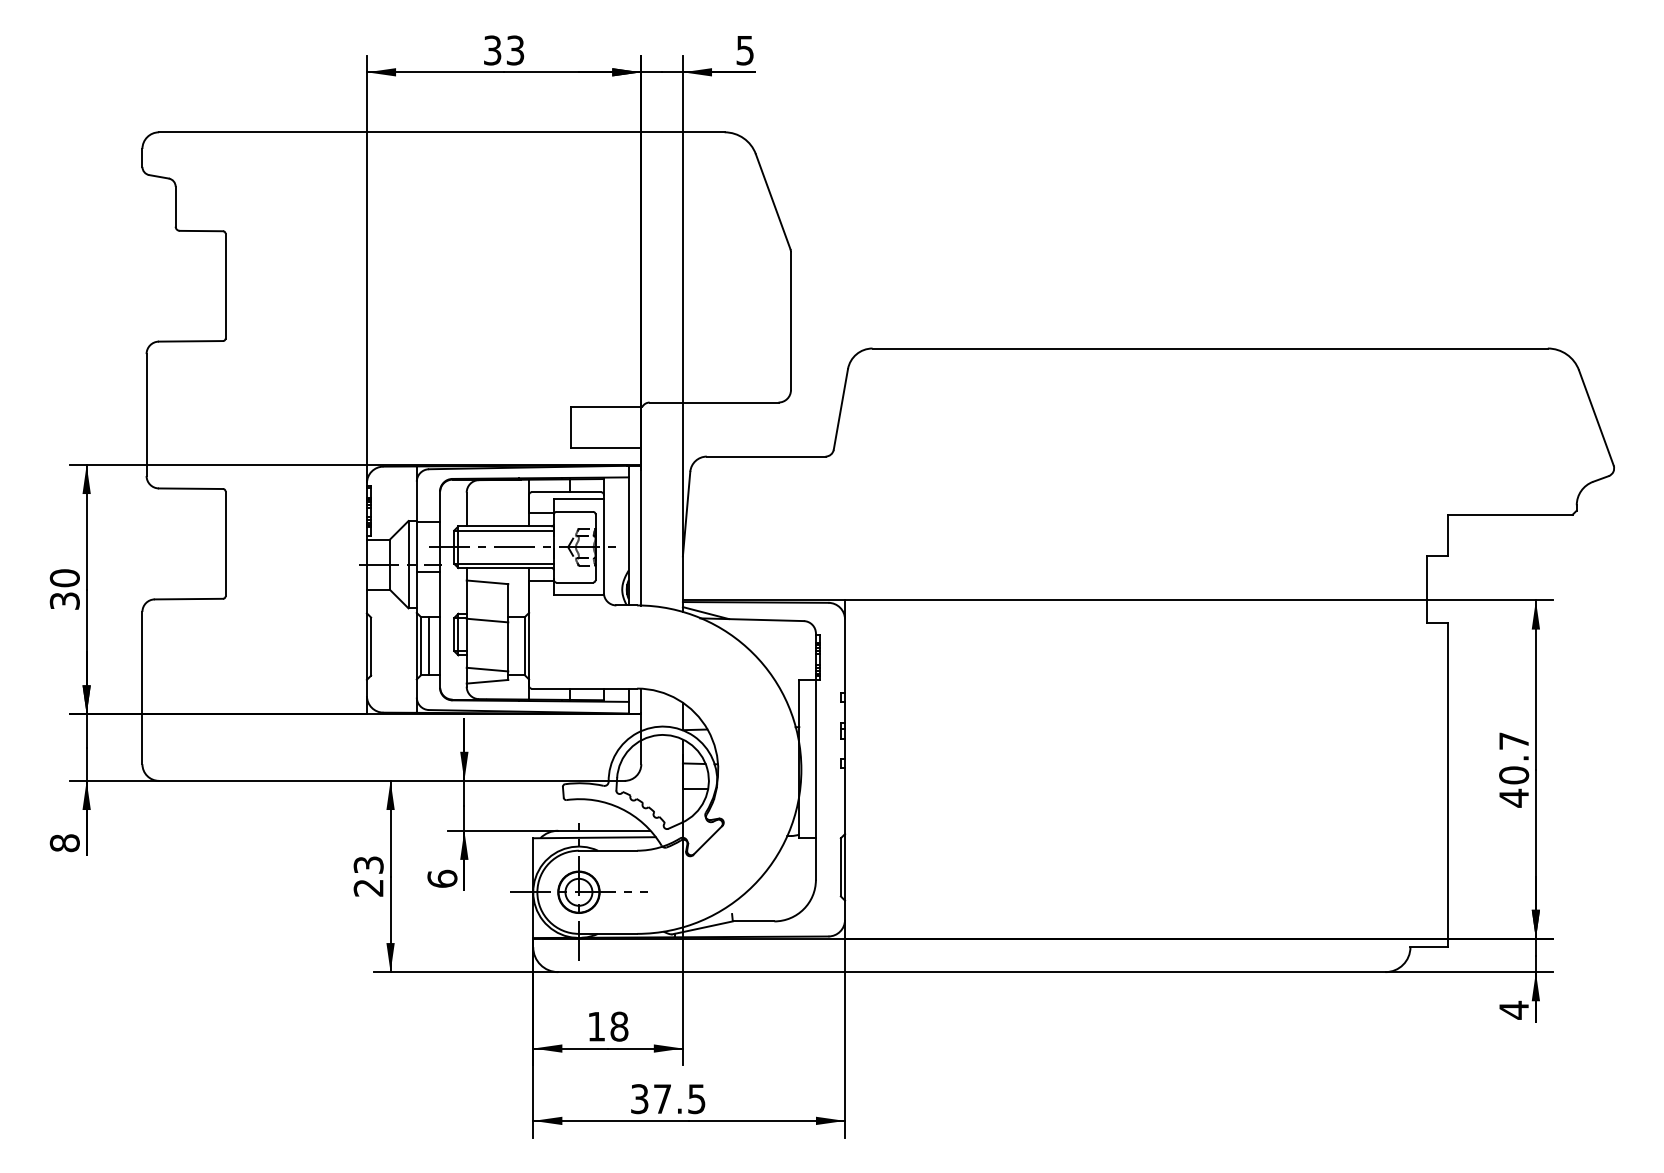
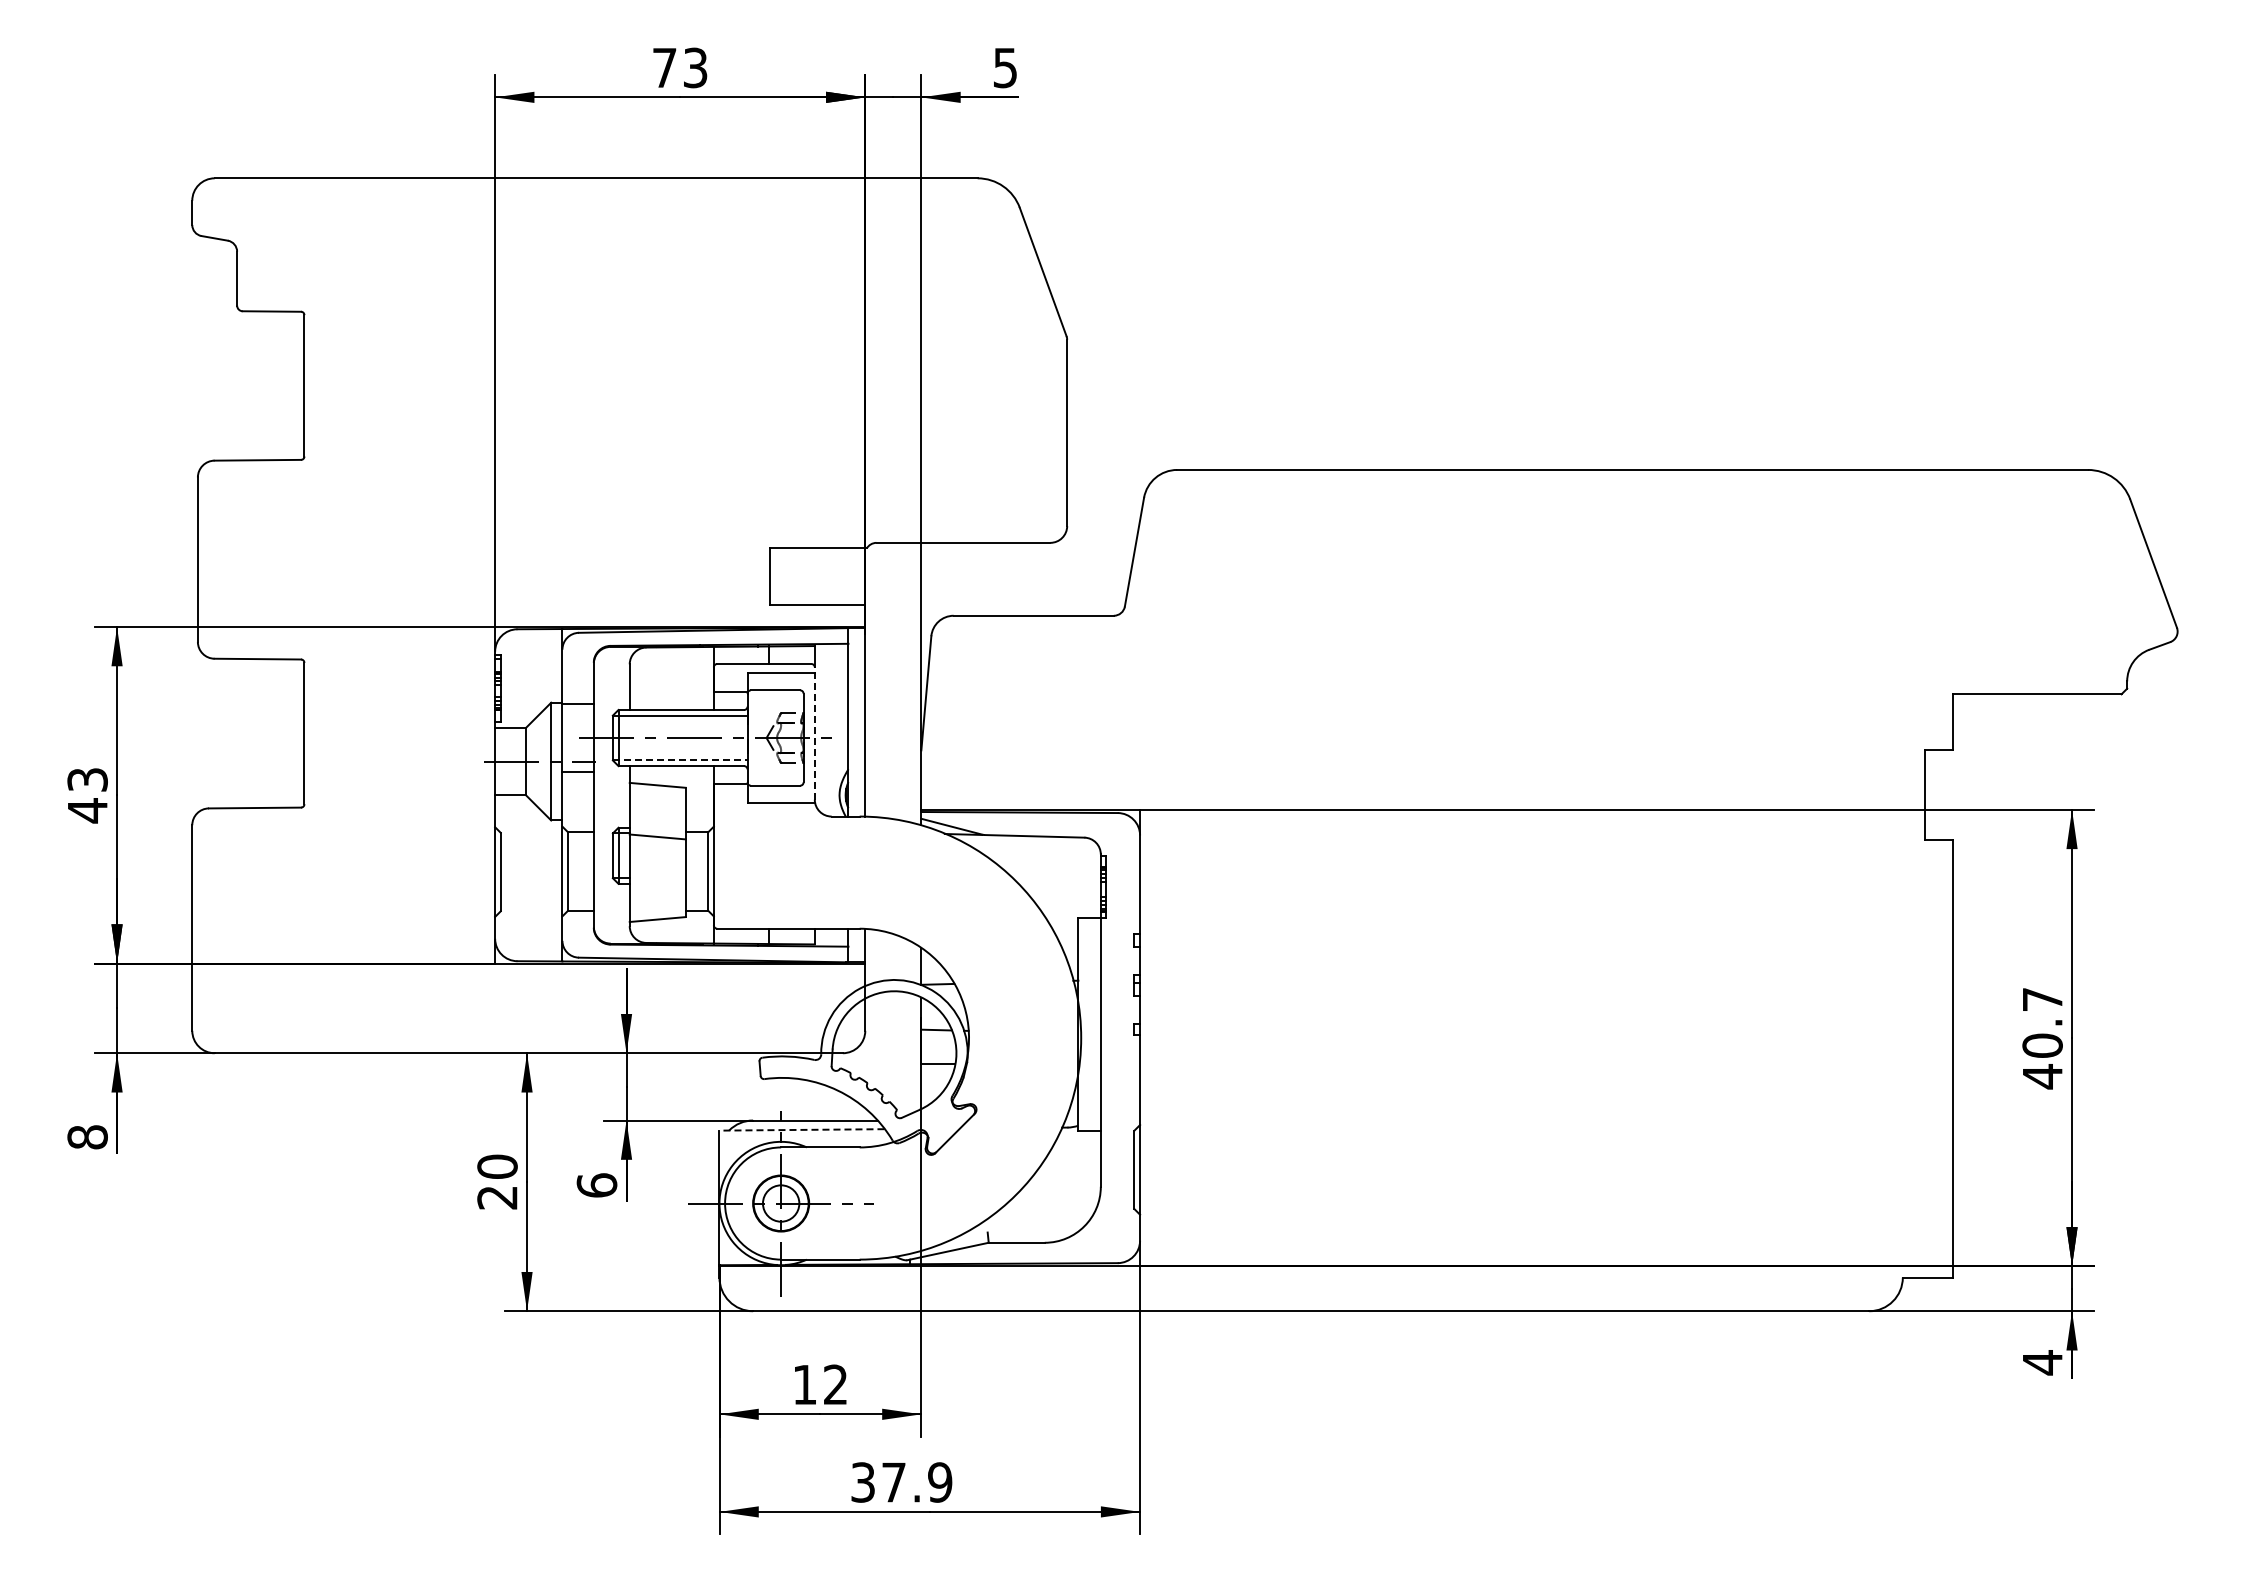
text: (492, 50) -> (664, 67), 33 -> 73
line: (603, 543) -> (814, 733), solid -> dashed
line: (504, 563) -> (680, 760), solid -> dashed
text: (64, 589) -> (87, 795), 30 -> 43
line: (429, 646) -> (579, 871), removed
line: (487, 669) -> (657, 902), removed
line: (594, 837) -> (801, 1129), solid -> dashed
text: (368, 864) -> (497, 1166), 23 -> 20
text: (619, 1026) -> (835, 1384), 18 -> 12
text: (697, 1099) -> (940, 1482), 37.5 -> 37.9

